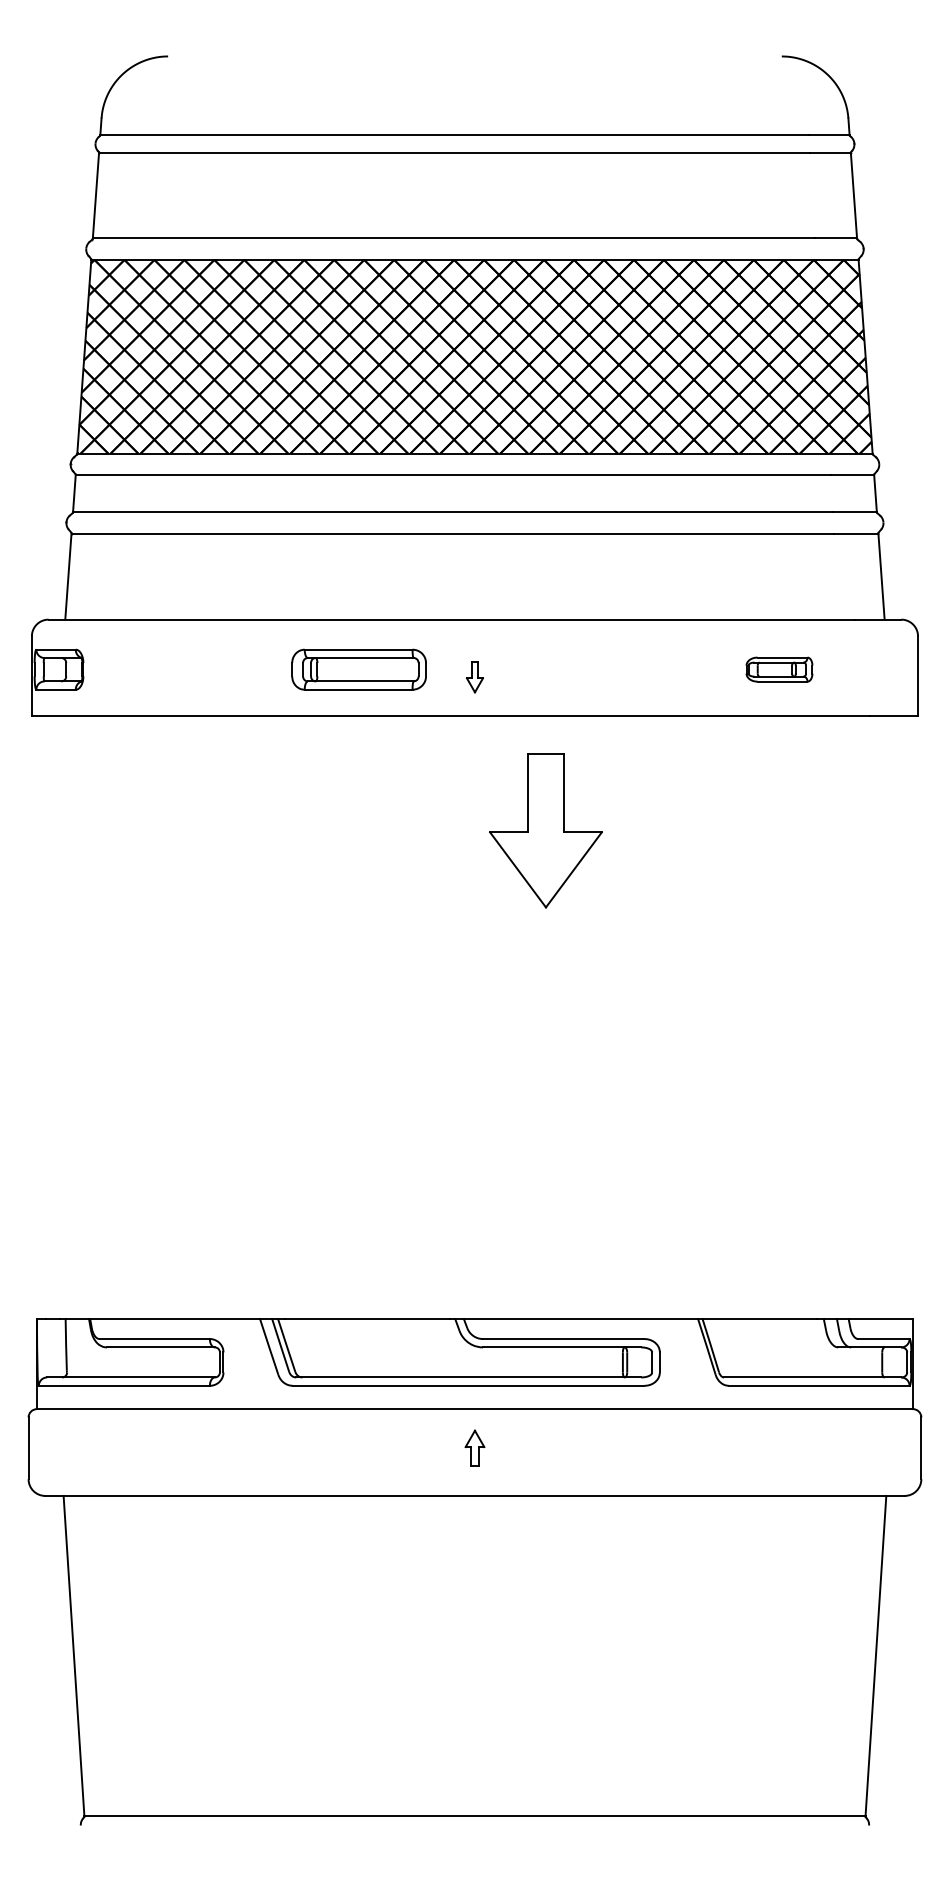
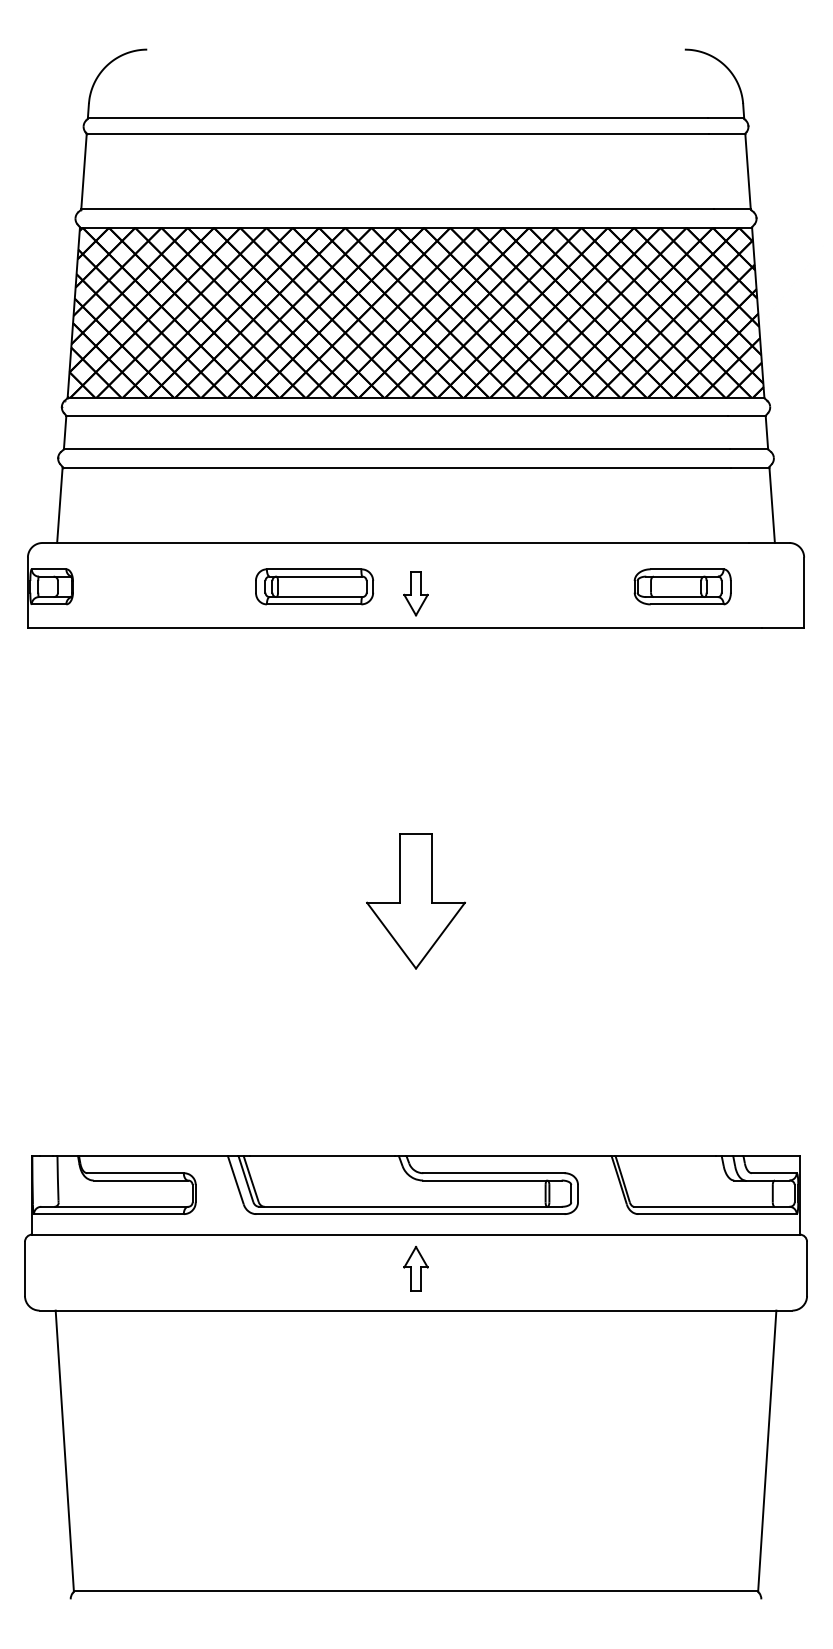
part: (779, 669) -> (682, 586), size x1.67
part: (474, 677) -> (415, 593), size x1.67
part: (545, 830) -> (415, 901), moved
part: (474, 1447) -> (415, 1268), size x1.43

